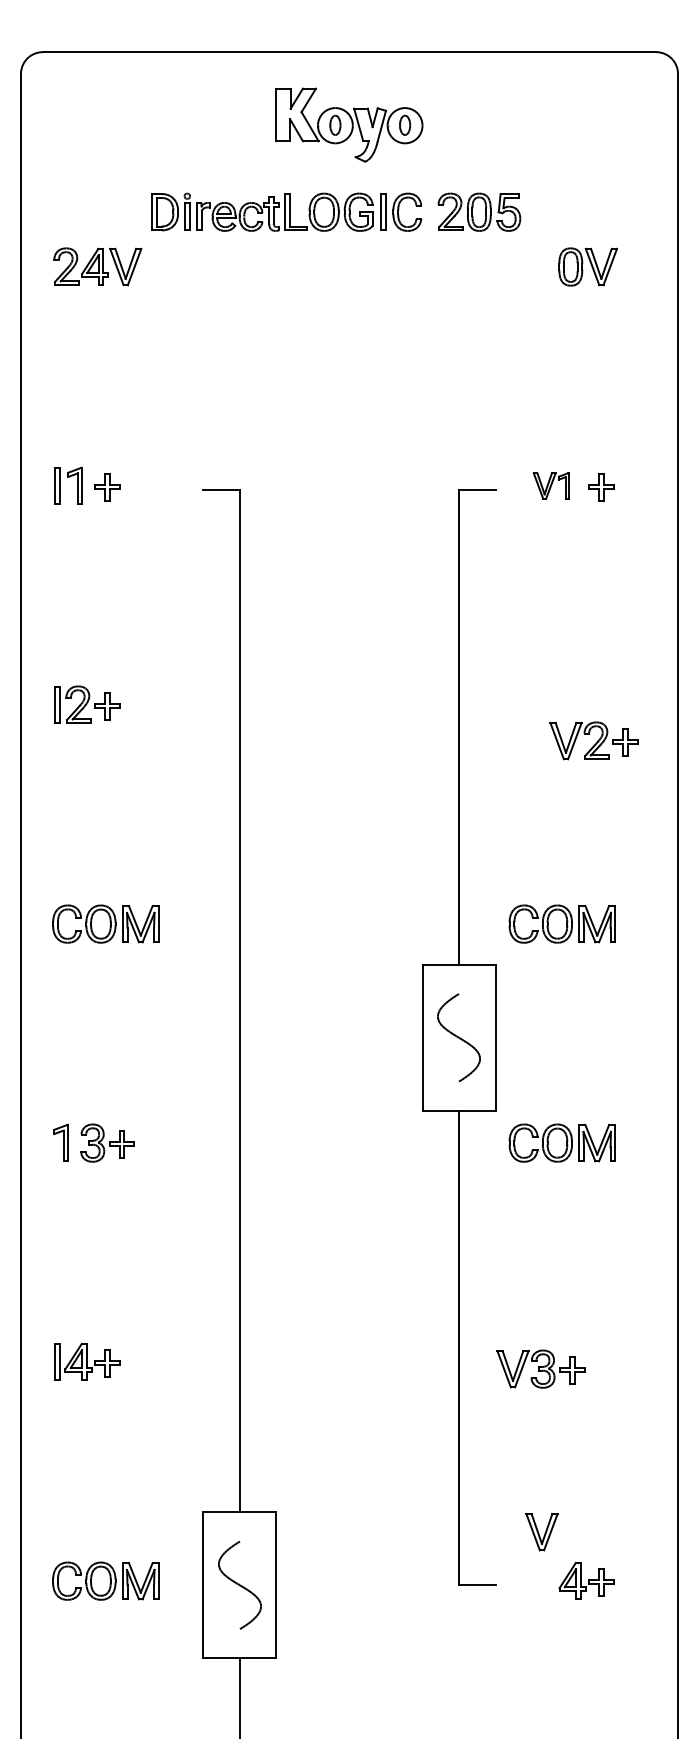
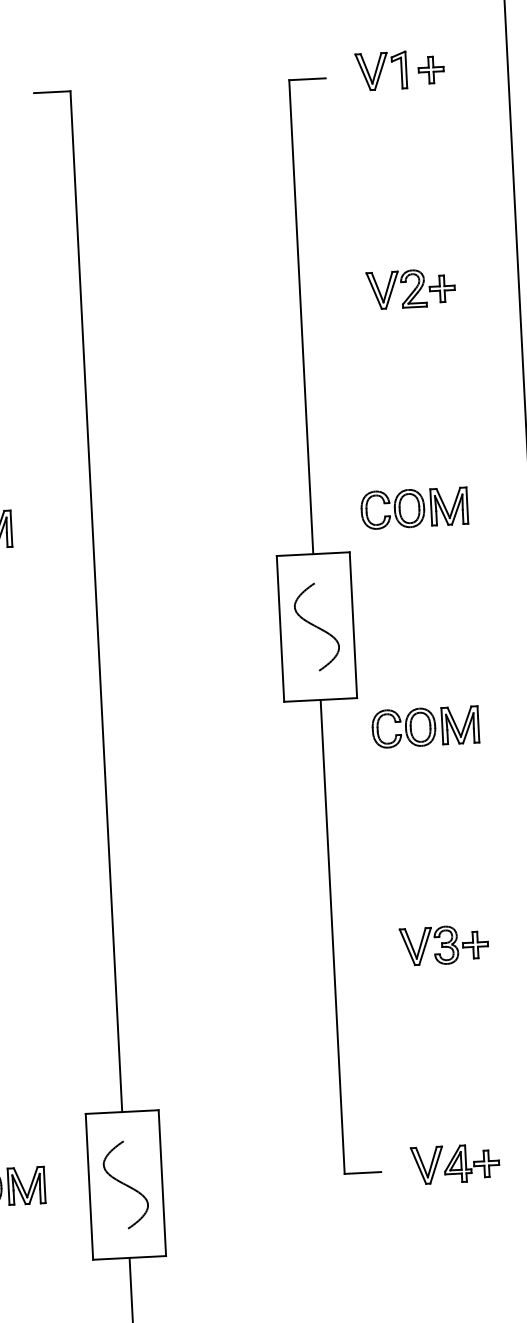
part: (550, 485) -> (380, 70), size x1.43
part: (593, 740) -> (410, 288), moved
part: (540, 1368) -> (443, 944), moved
part: (541, 1532) -> (426, 1165), moved

